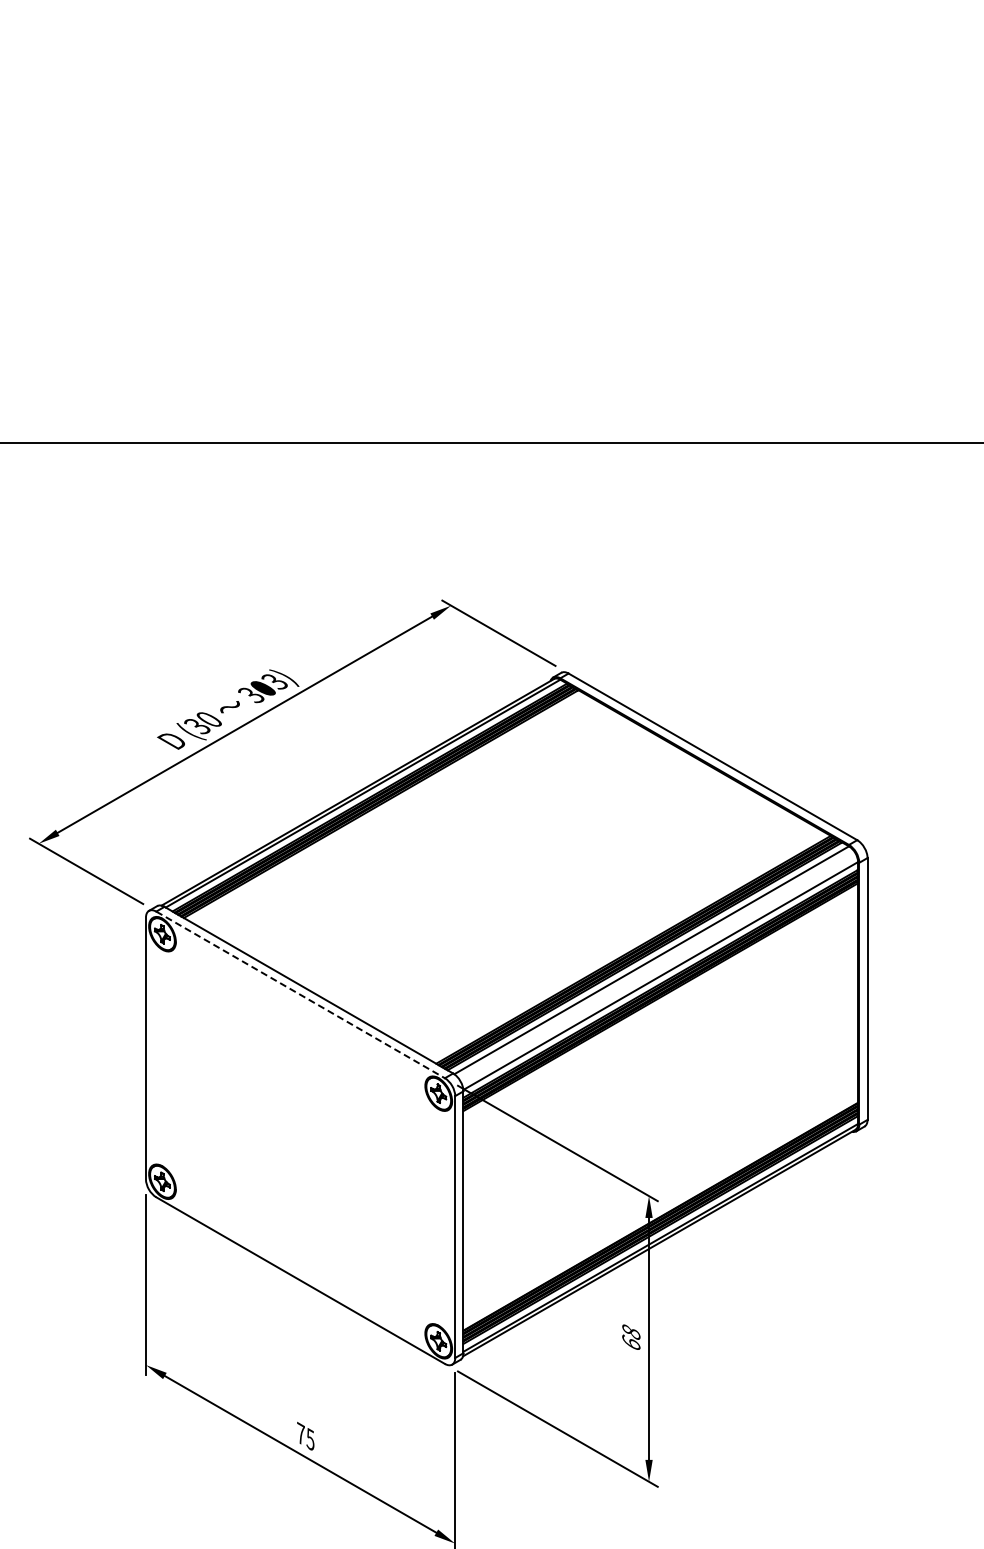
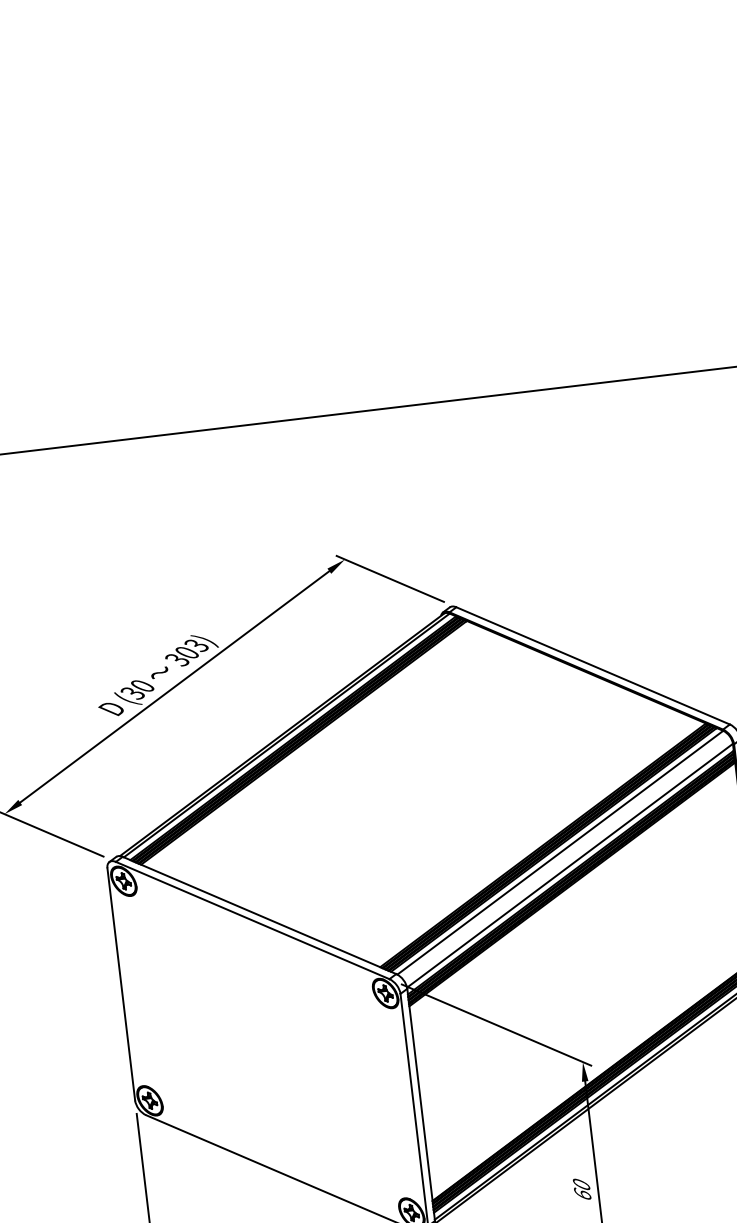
line: (300, 994) -> (252, 920), dashed -> solid
text: (631, 1331) -> (581, 1183), 68 -> 60

